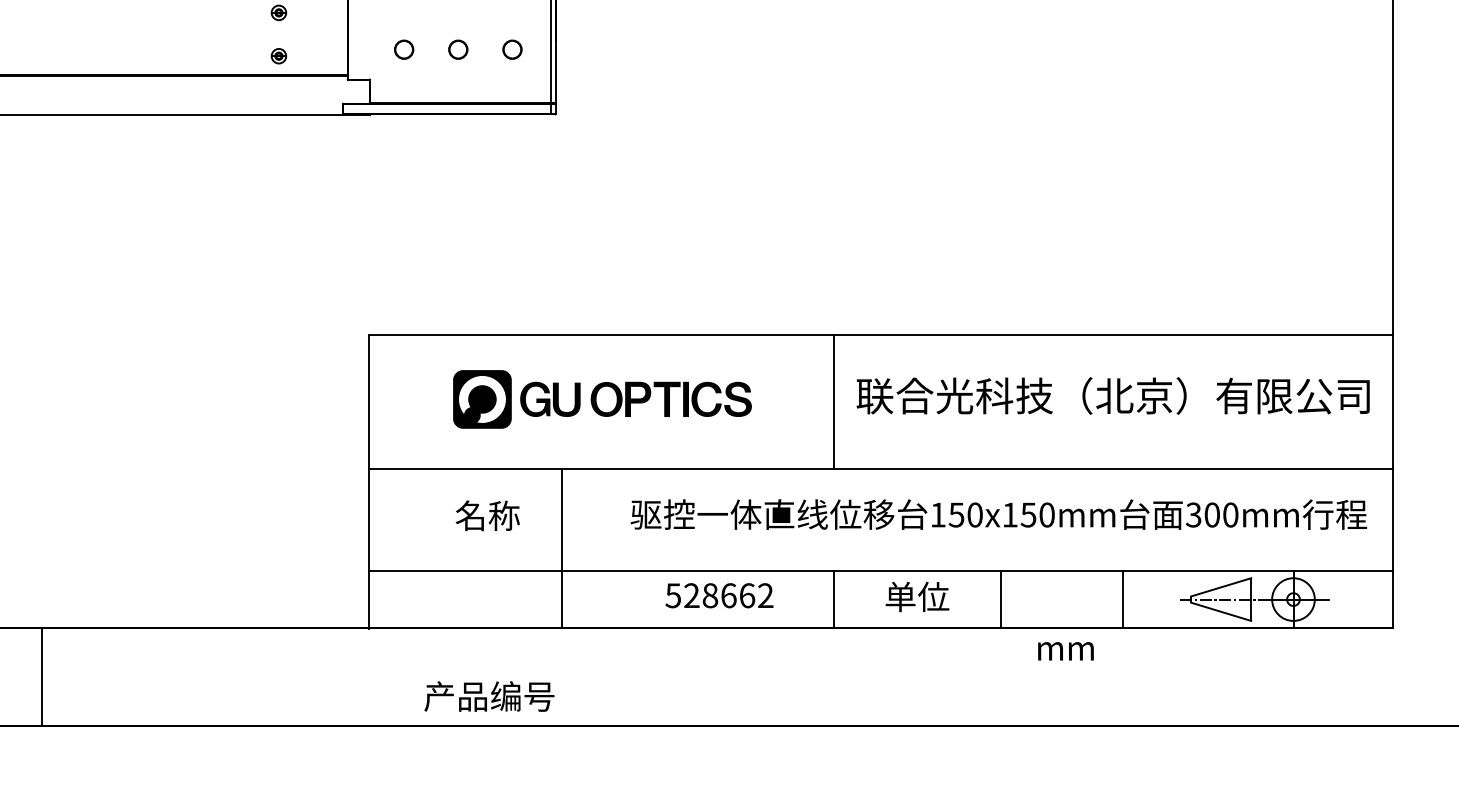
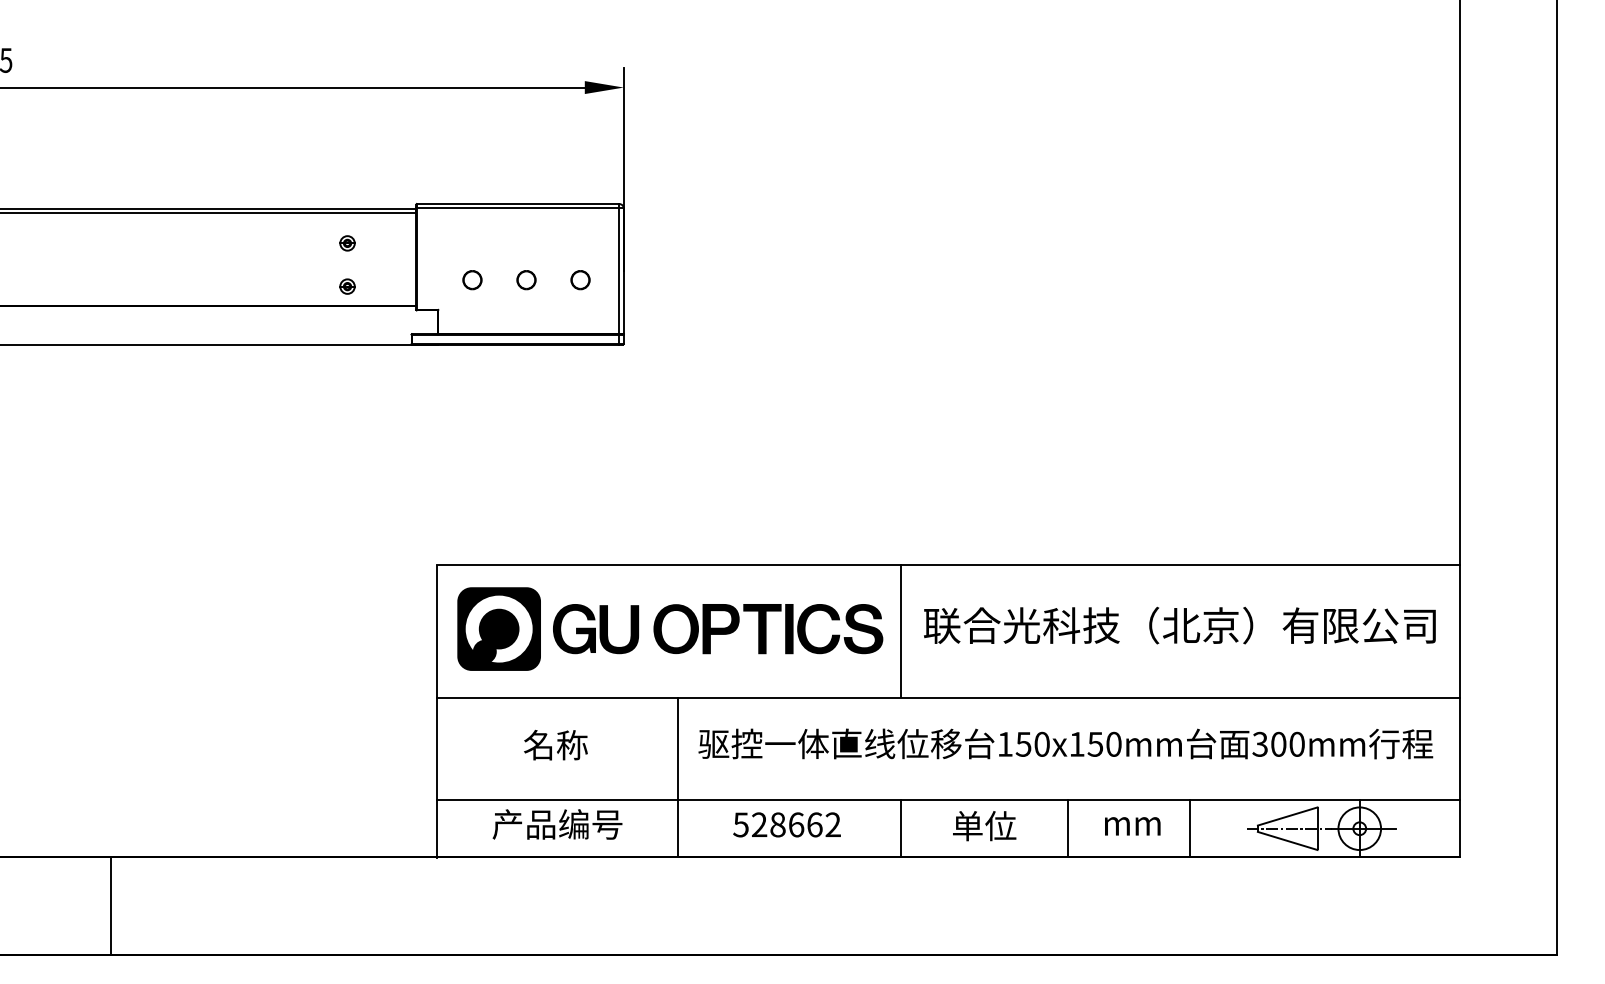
part: (602, 398) -> (670, 628), size x1.43
line: (562, 548) -> (678, 777), moved
text: (1065, 651) -> (1132, 826), moved
text: (489, 696) -> (557, 824), moved

